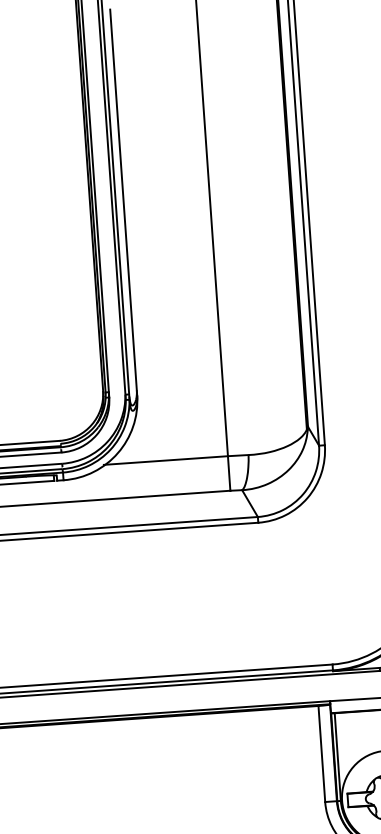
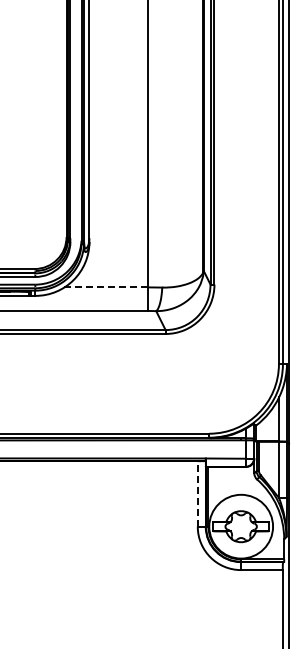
line: (166, 460) -> (106, 287), solid -> dashed
line: (321, 753) -> (197, 493), solid -> dashed

